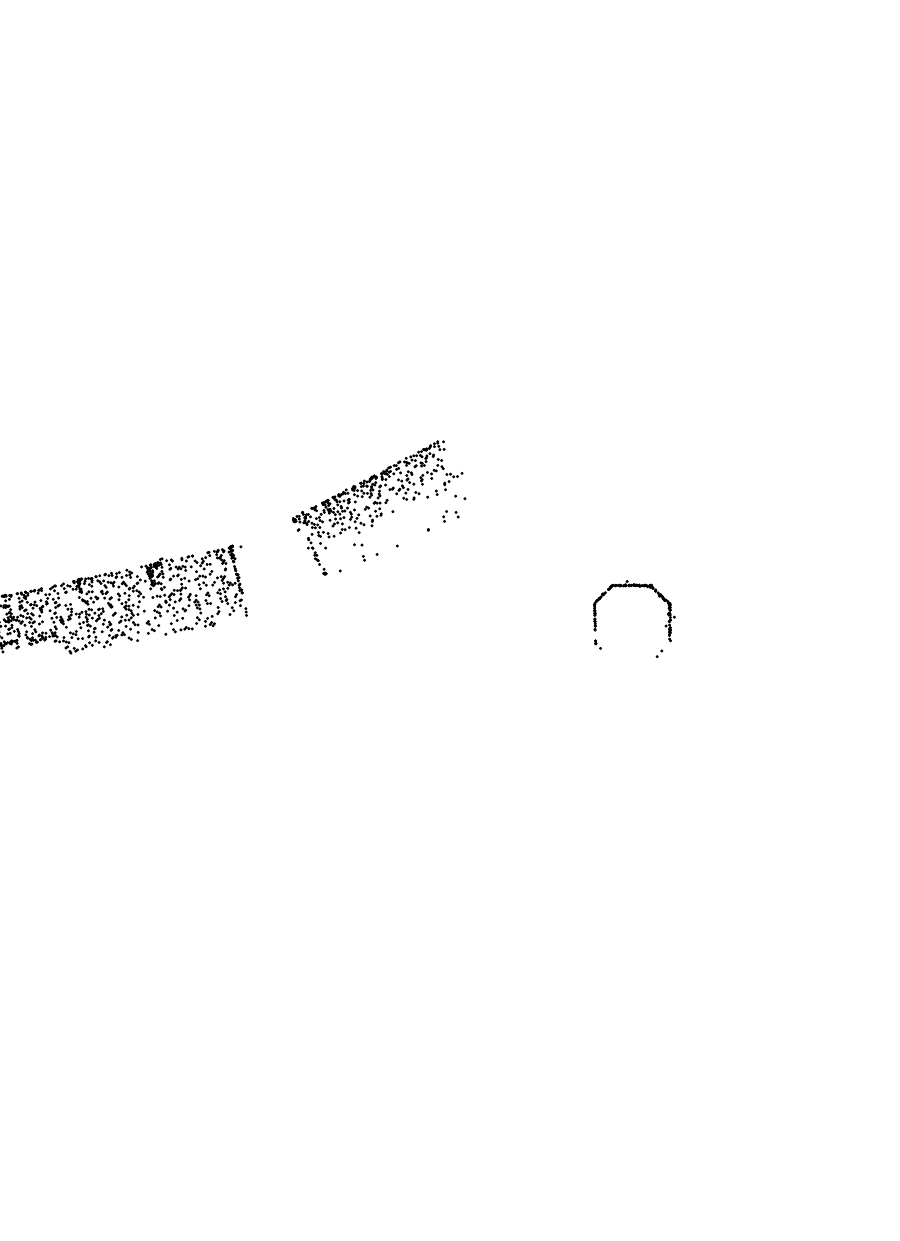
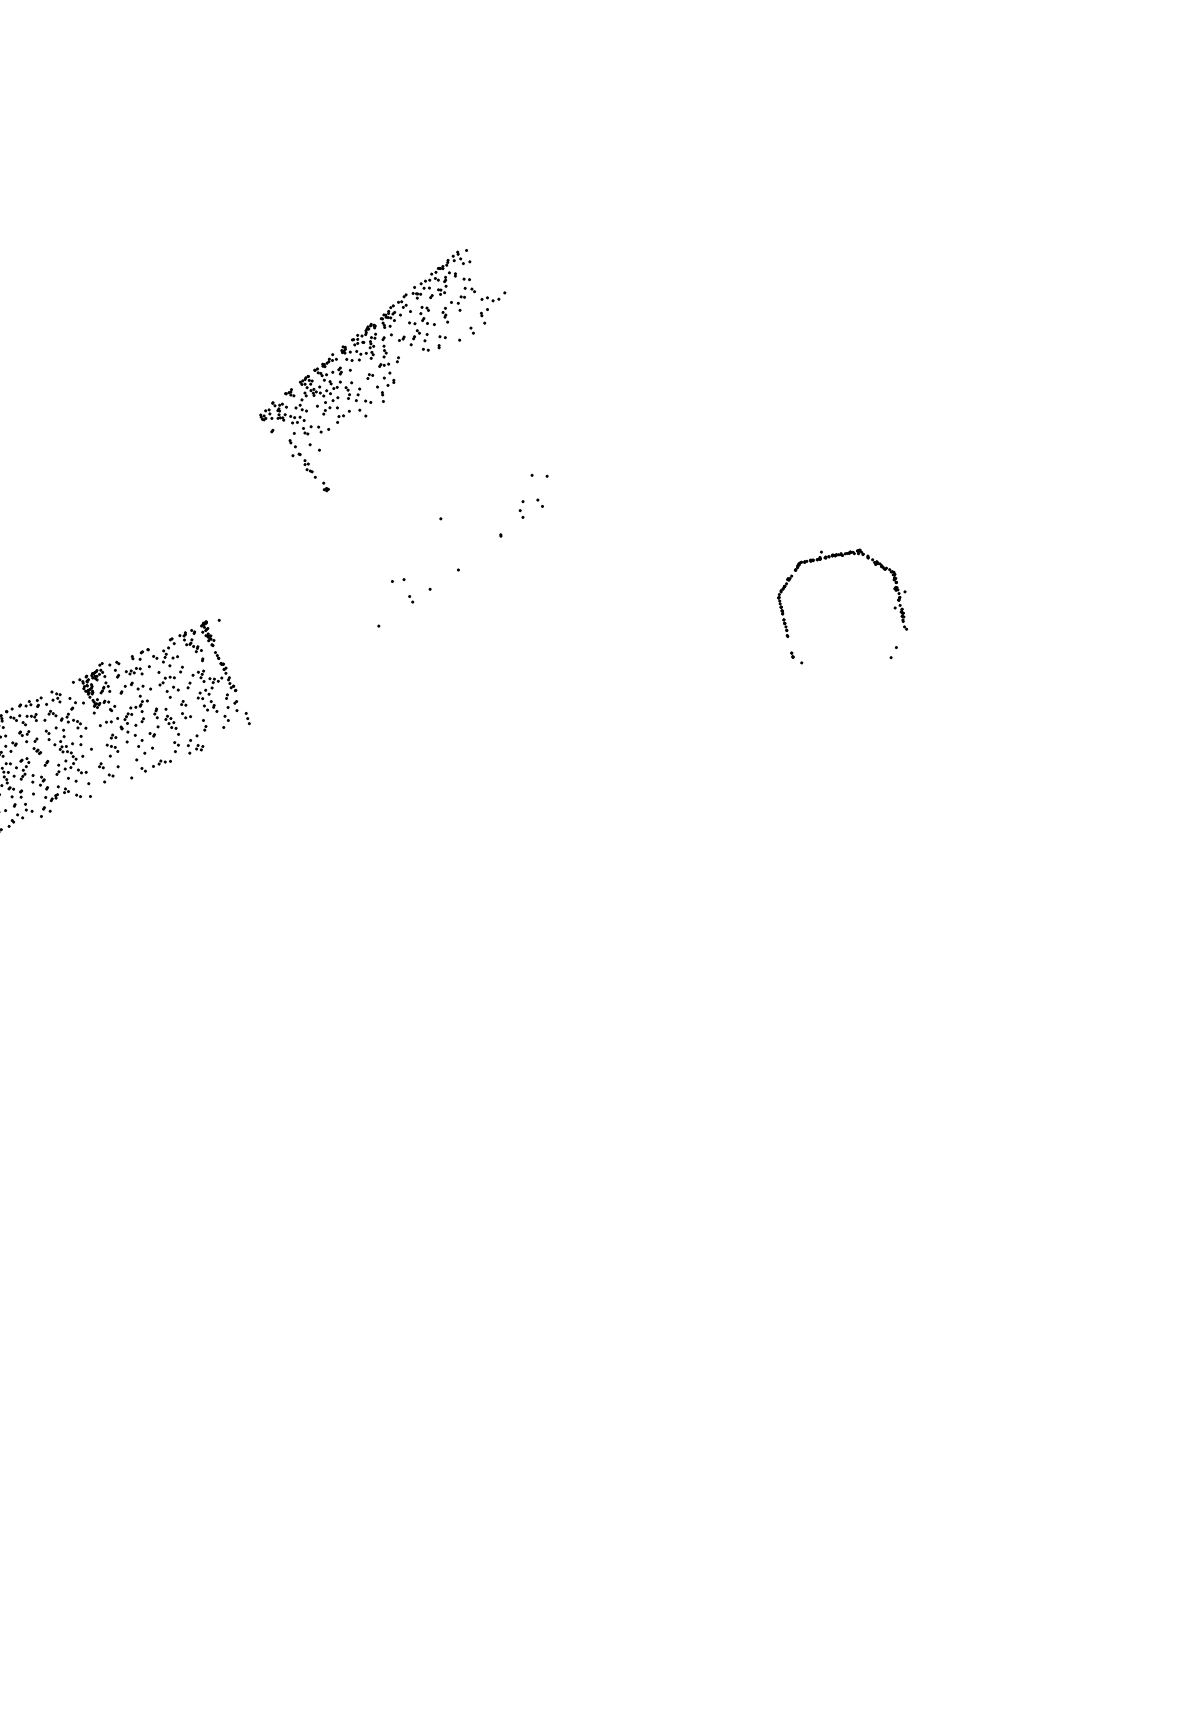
part: (377, 507) -> (386, 371), moved

